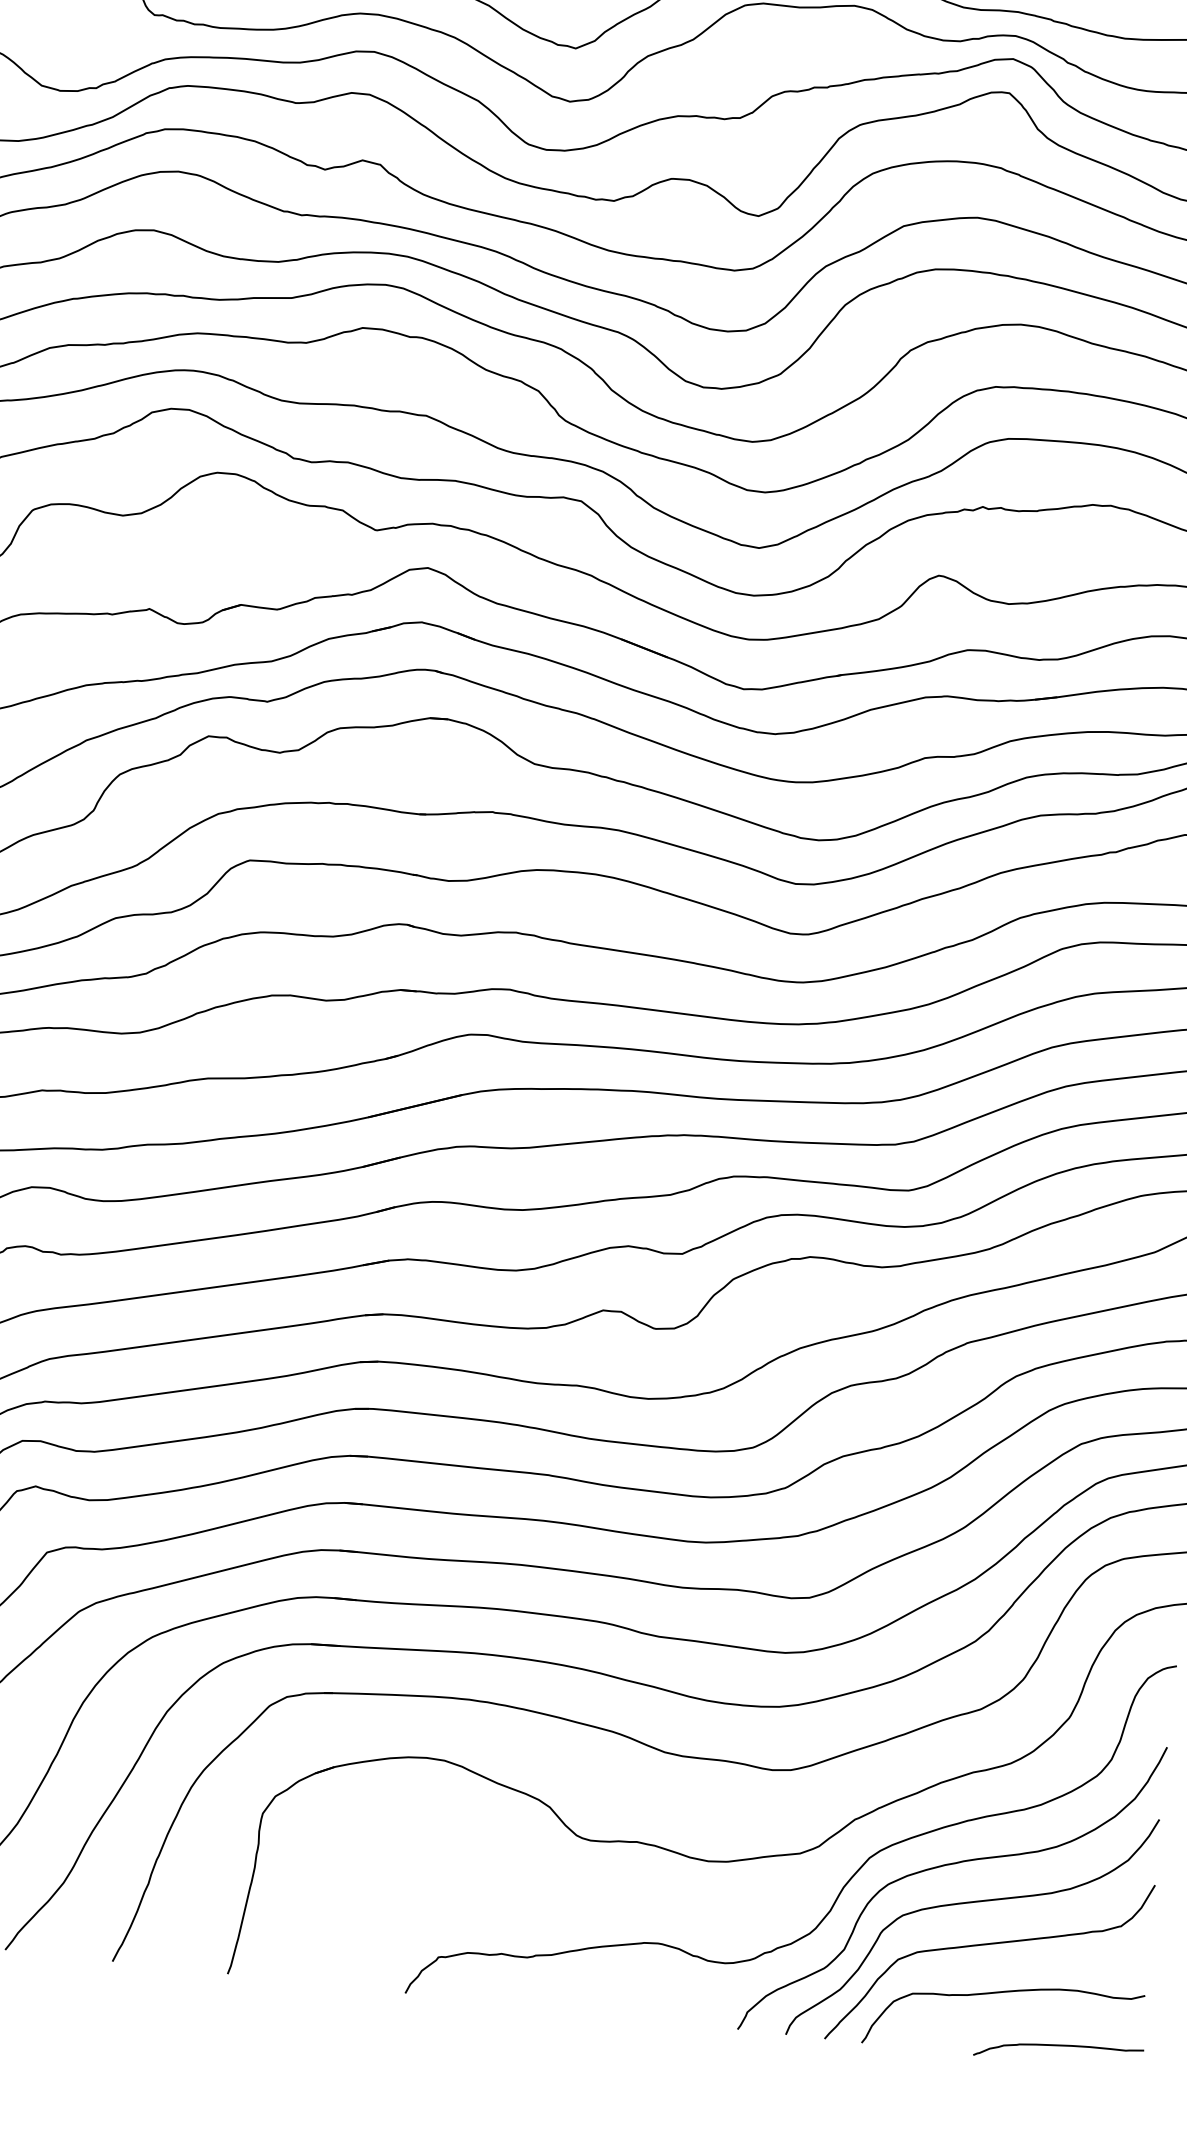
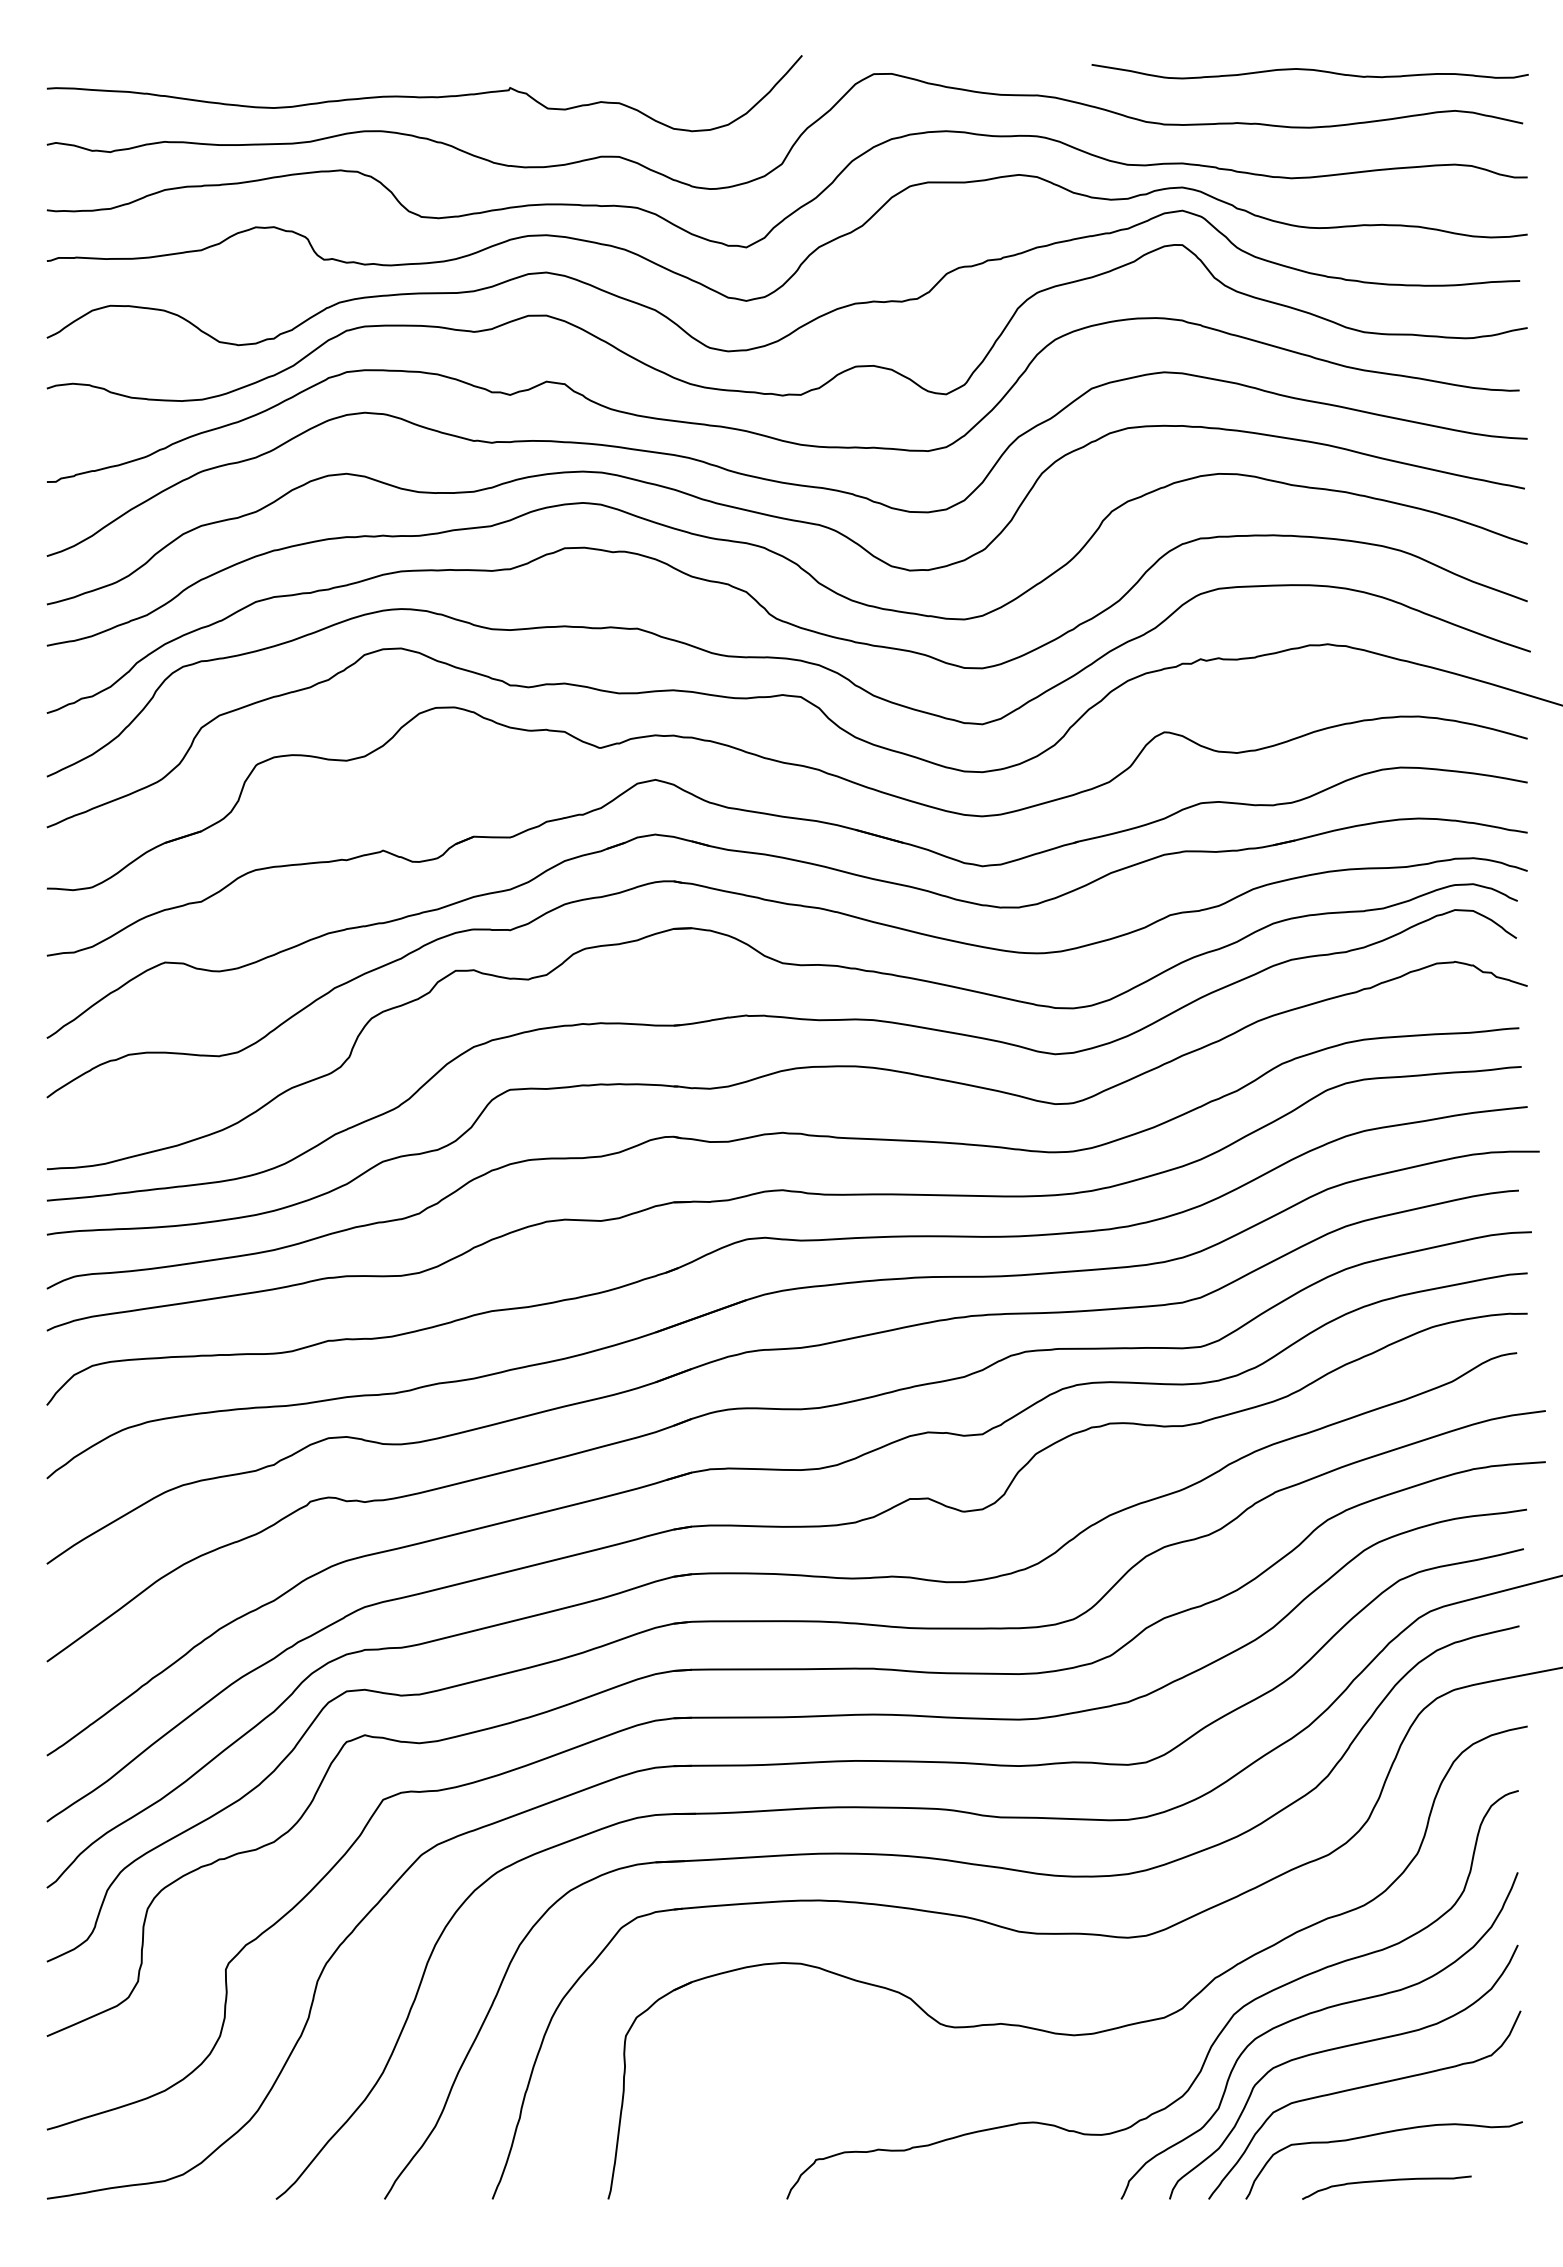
curve: (1058, 2046) -> (1386, 2181), moved

